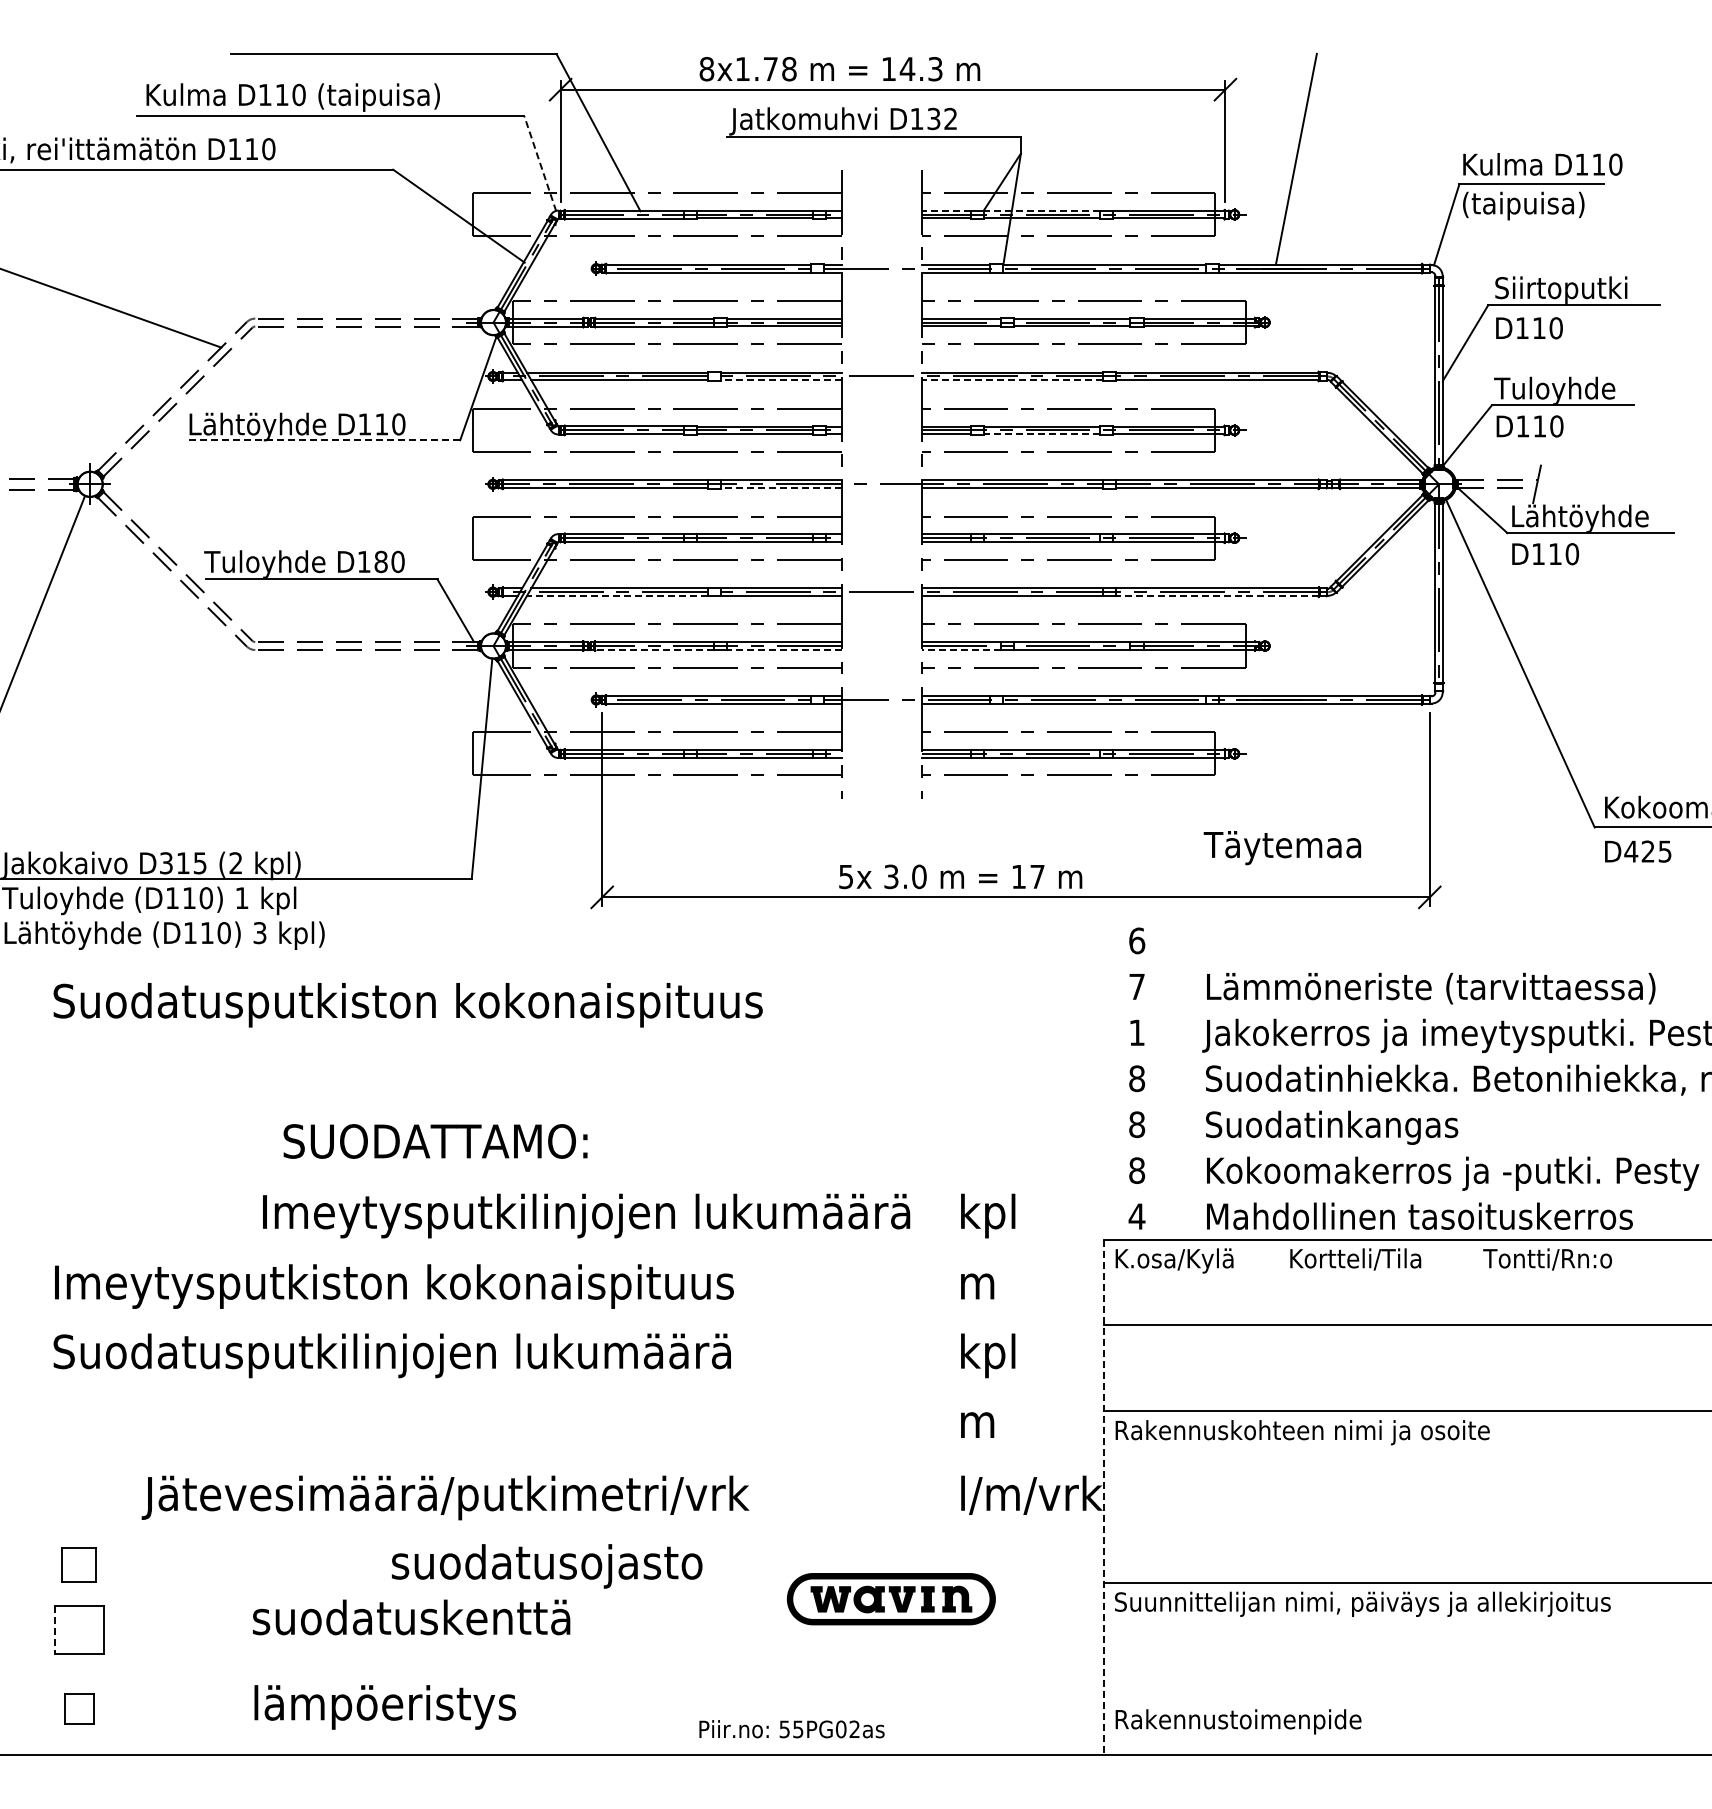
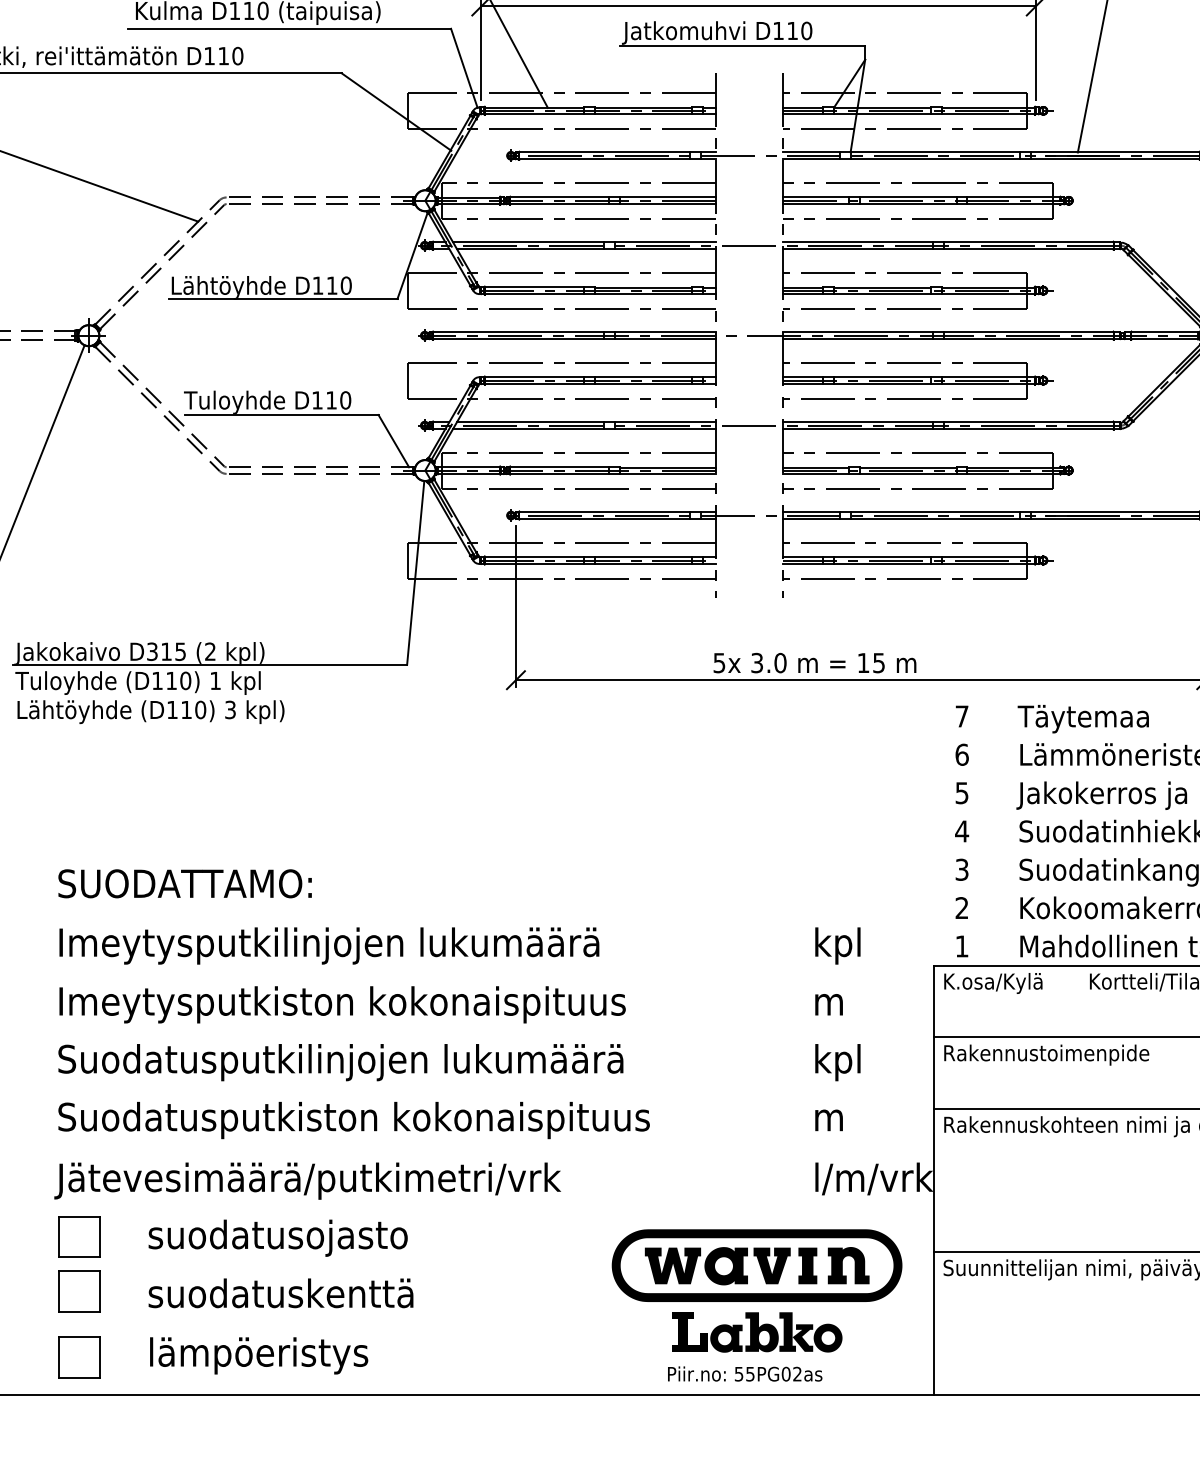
text: (942, 118) -> (799, 30), D132 -> D110
line: (540, 163) -> (464, 68), dashed -> solid
line: (945, 210) -> (802, 107), dashed -> solid
line: (1041, 210) -> (882, 107), dashed -> solid
line: (780, 380) -> (664, 249), dashed -> solid
line: (1011, 380) -> (857, 249), dashed -> solid
line: (1041, 434) -> (882, 294), dashed -> solid
line: (322, 440) -> (282, 299), dashed -> solid
line: (780, 488) -> (664, 339), dashed -> solid
text: (380, 561) -> (331, 400), D180 -> D110
line: (616, 596) -> (527, 429), dashed -> solid
line: (1216, 596) -> (1028, 429), dashed -> solid
line: (654, 650) -> (559, 474), dashed -> solid
line: (783, 650) -> (667, 474), dashed -> solid
line: (961, 650) -> (815, 474), dashed -> solid
text: (1282, 848) -> (1083, 719), moved
text: (1037, 877) -> (879, 663), 17 -> 15
text: (1137, 940) -> (962, 716), 6 -> 7
text: (1137, 986) -> (962, 754), 7 -> 6
text: (407, 1005) -> (353, 1120), moved
text: (1136, 1032) -> (961, 792), 1 -> 5
text: (1136, 1078) -> (961, 831), 8 -> 4
text: (1137, 1124) -> (962, 869), 8 -> 3
text: (435, 1141) -> (185, 883), moved
text: (1137, 1170) -> (962, 908), 8 -> 2
text: (586, 1215) -> (329, 945), moved
text: (1136, 1216) -> (961, 946), 4 -> 1
text: (445, 1497) -> (307, 1180), moved
line: (1103, 1497) -> (934, 1180), dashed -> solid
part: (79, 1564) -> (79, 1236), size x1.43
text: (546, 1566) -> (277, 1238), moved
part: (891, 1598) -> (757, 1265), size x1.67
text: (411, 1617) -> (280, 1293), moved
line: (54, 1630) -> (59, 1291), dashed -> solid
part: (891, 1679) -> (757, 1332), added
text: (385, 1707) -> (259, 1355), moved
part: (79, 1708) -> (79, 1356), size x1.67
text: (1238, 1721) -> (1046, 1054), moved
text: (791, 1729) -> (744, 1374), moved

